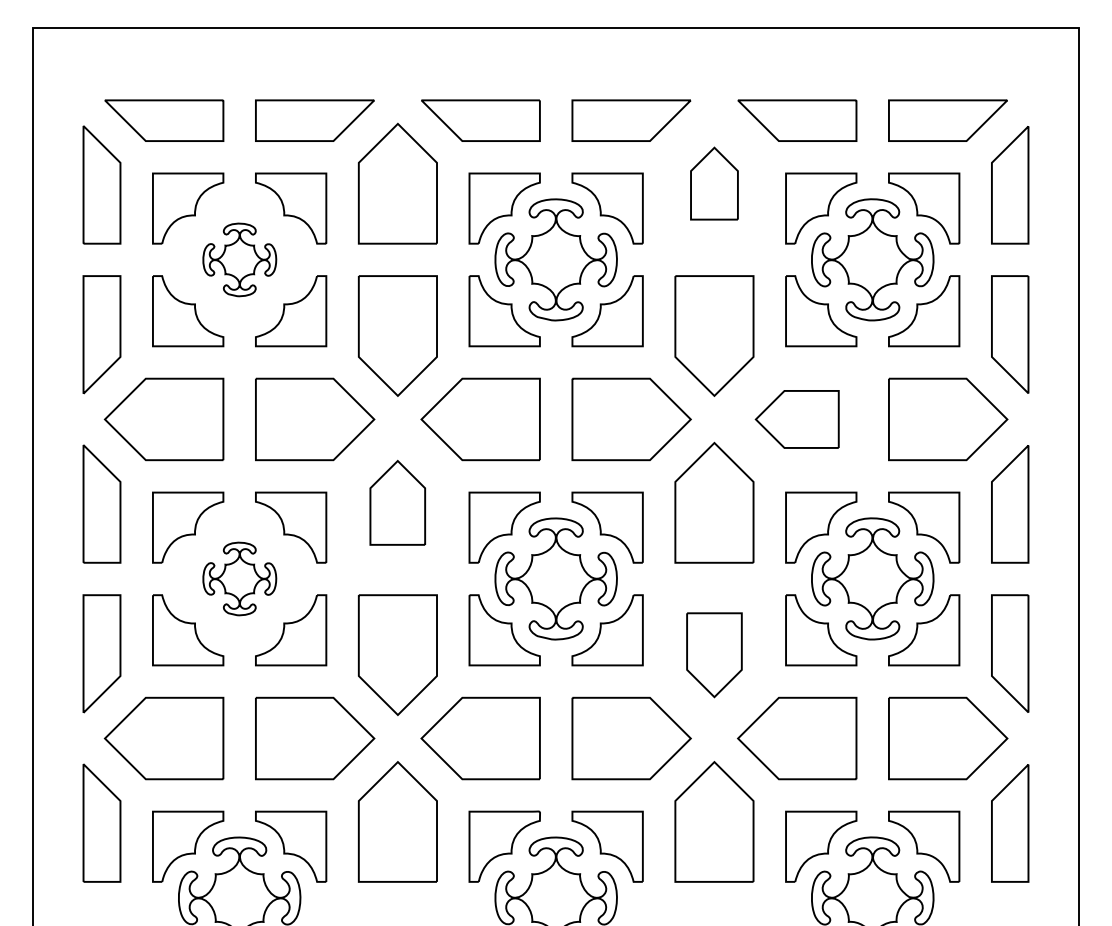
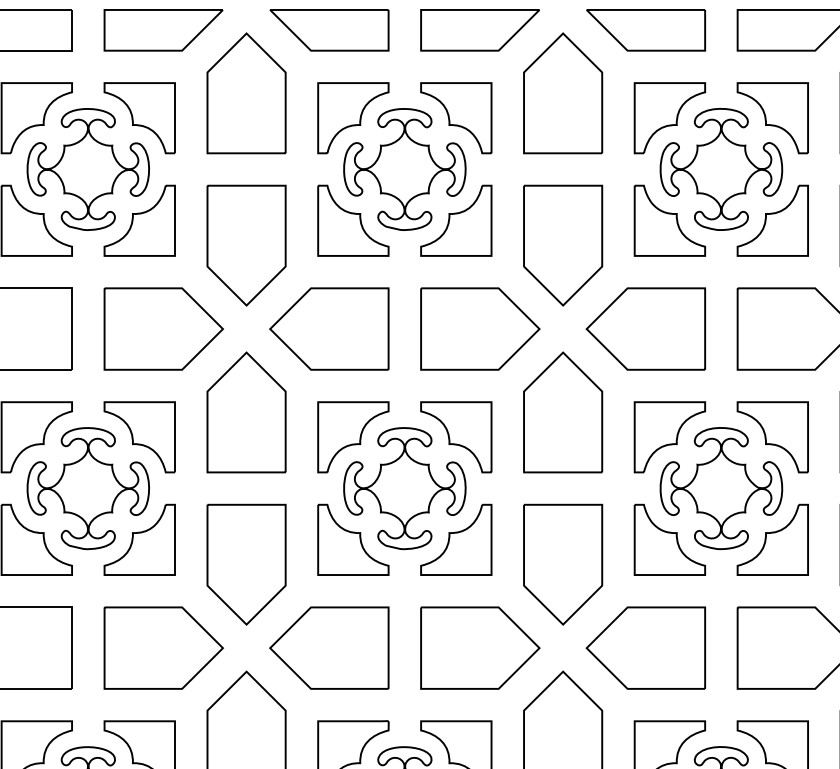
part: (714, 183) -> (563, 93), size x1.67
part: (239, 259) -> (88, 169), size x1.67
part: (797, 419) -> (646, 329), size x1.43
part: (397, 502) -> (246, 412), size x1.43
part: (239, 578) -> (88, 488), size x1.67
part: (714, 655) -> (563, 565), size x1.43

